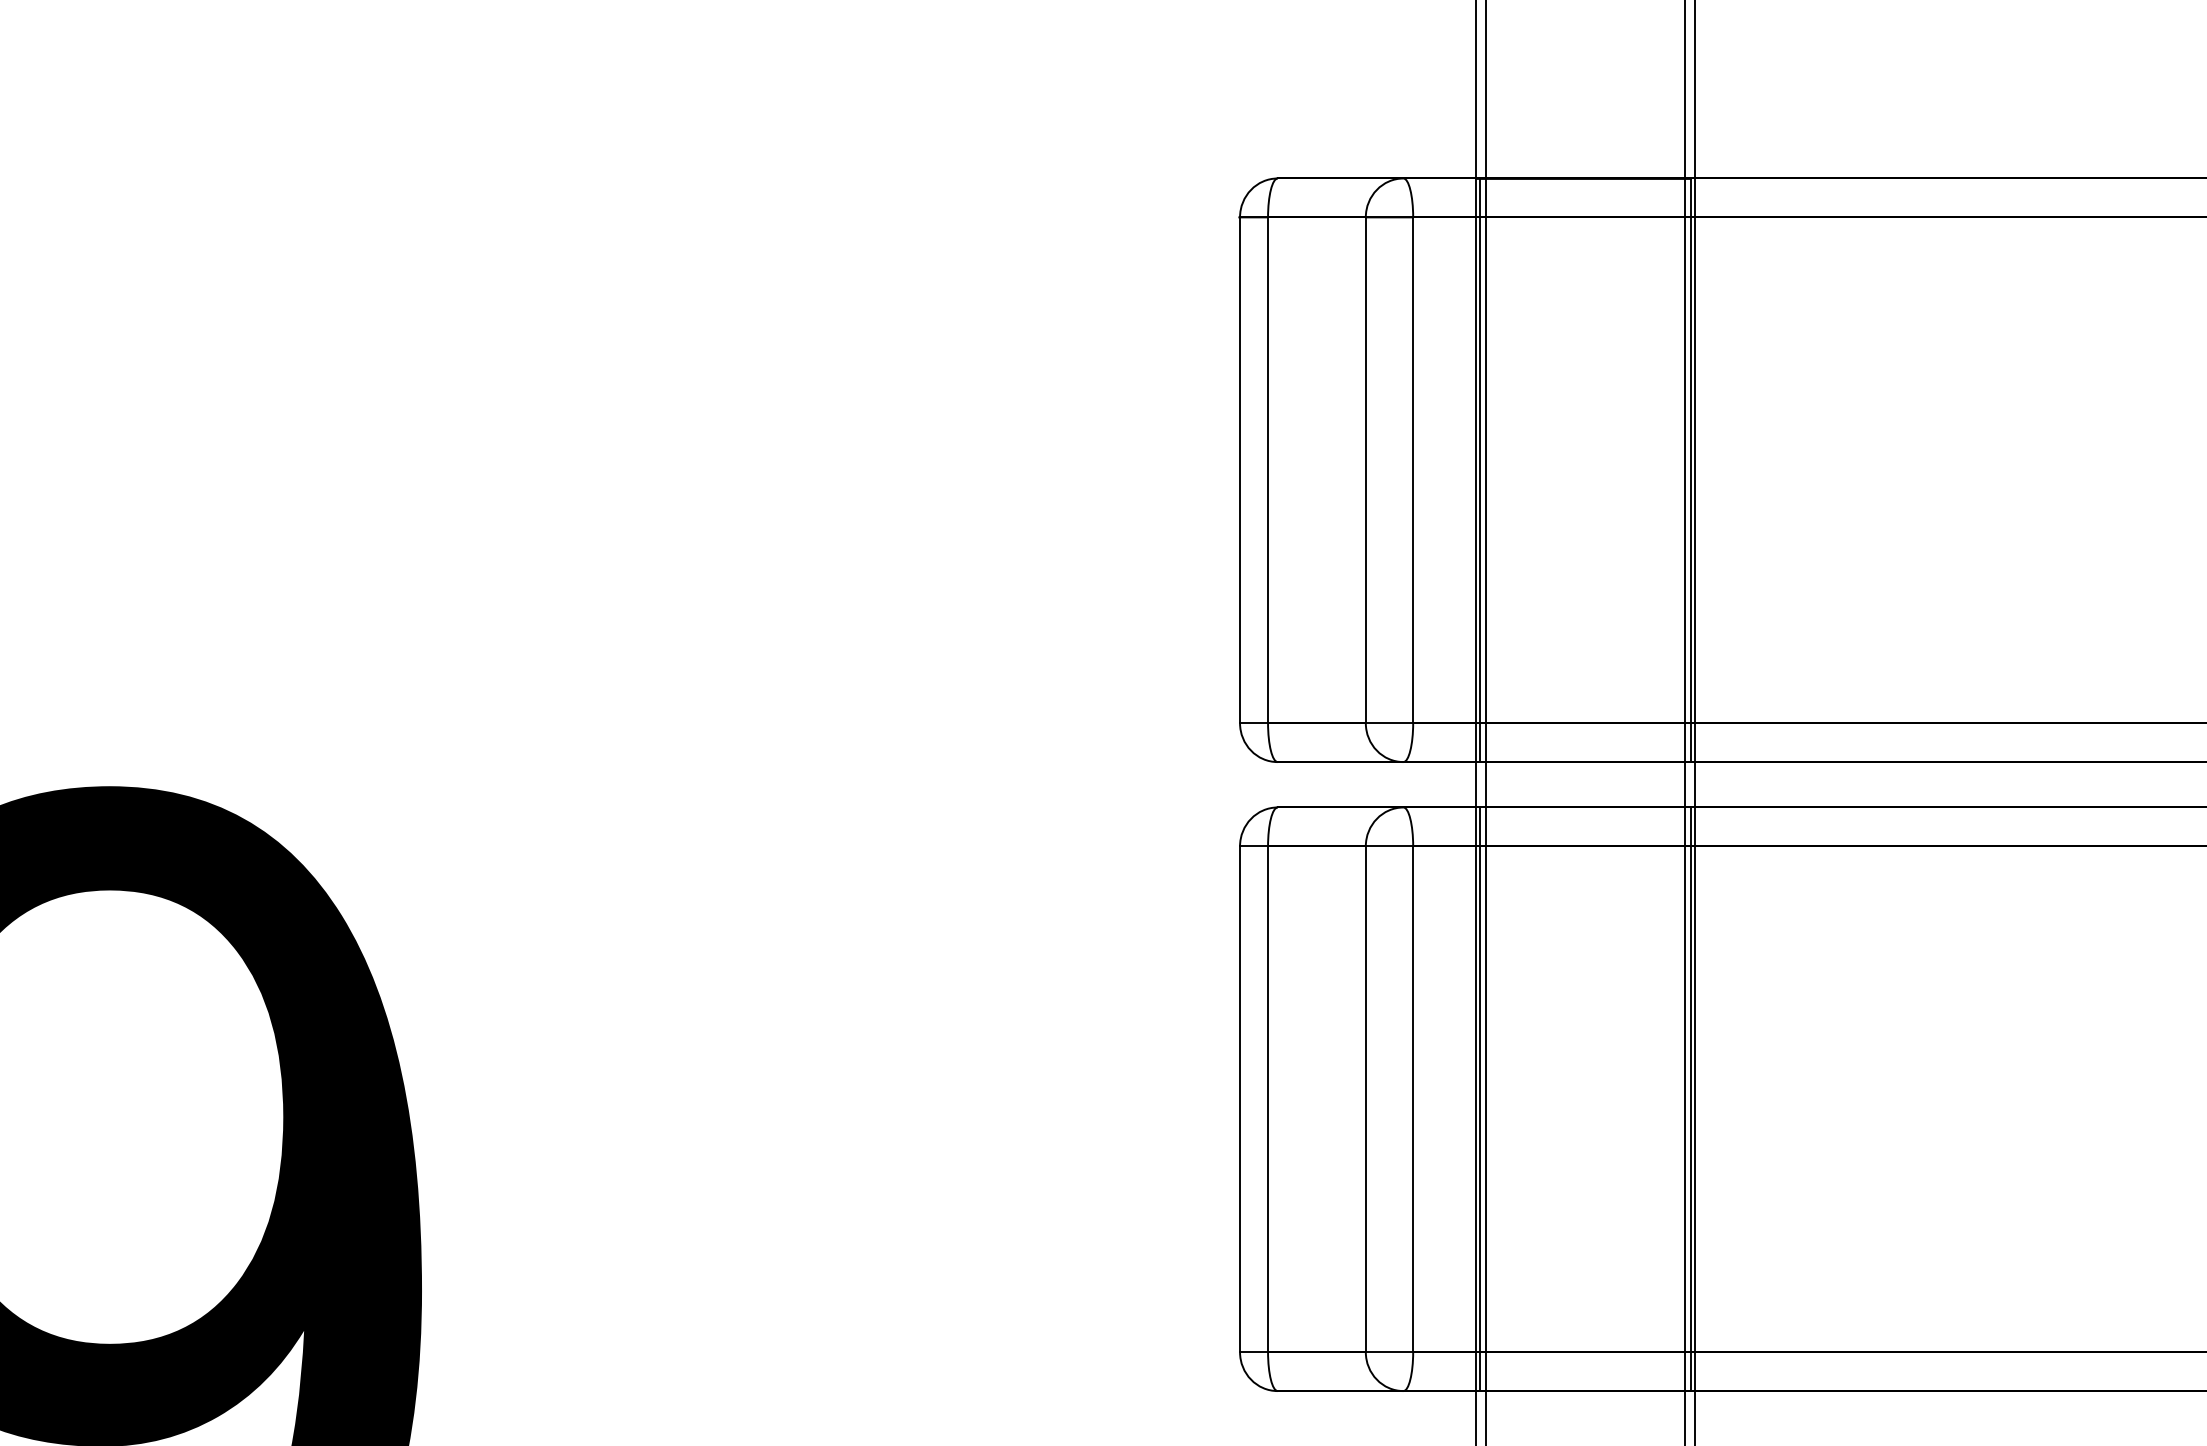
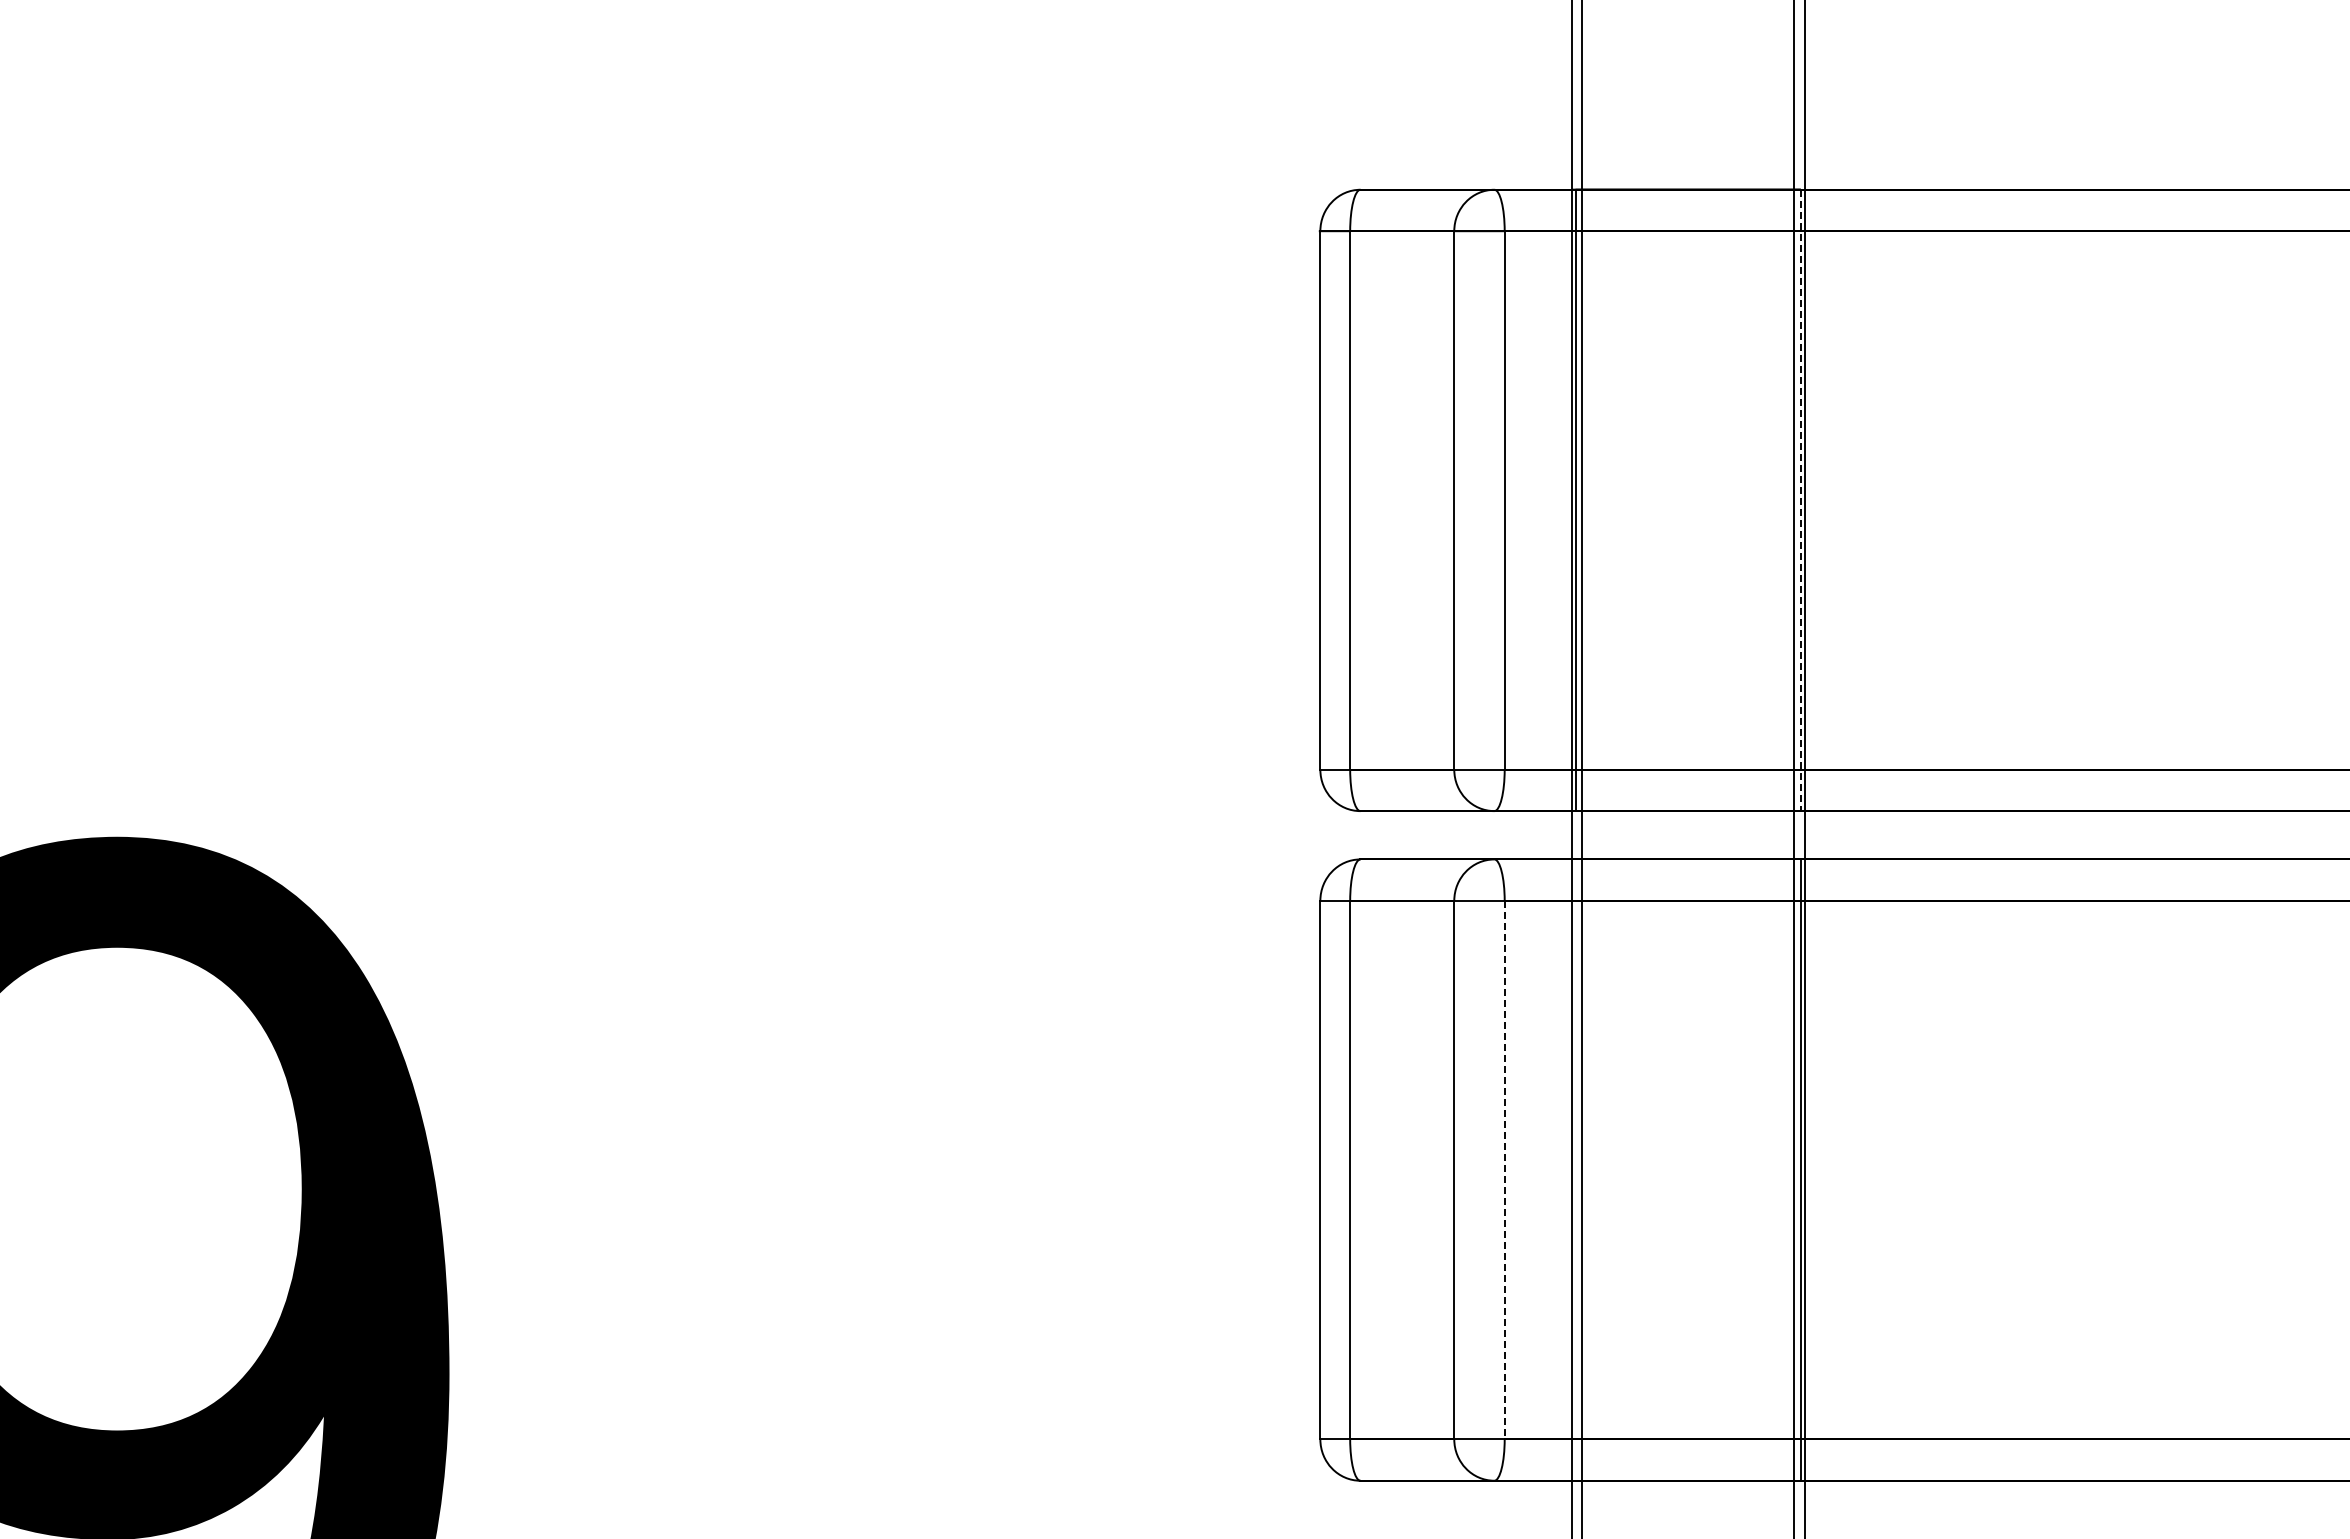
line: (1691, 470) -> (1800, 500), solid -> dashed
line: (1479, 1098) -> (1575, 1169), removed
line: (1412, 1099) -> (1504, 1170), solid -> dashed

